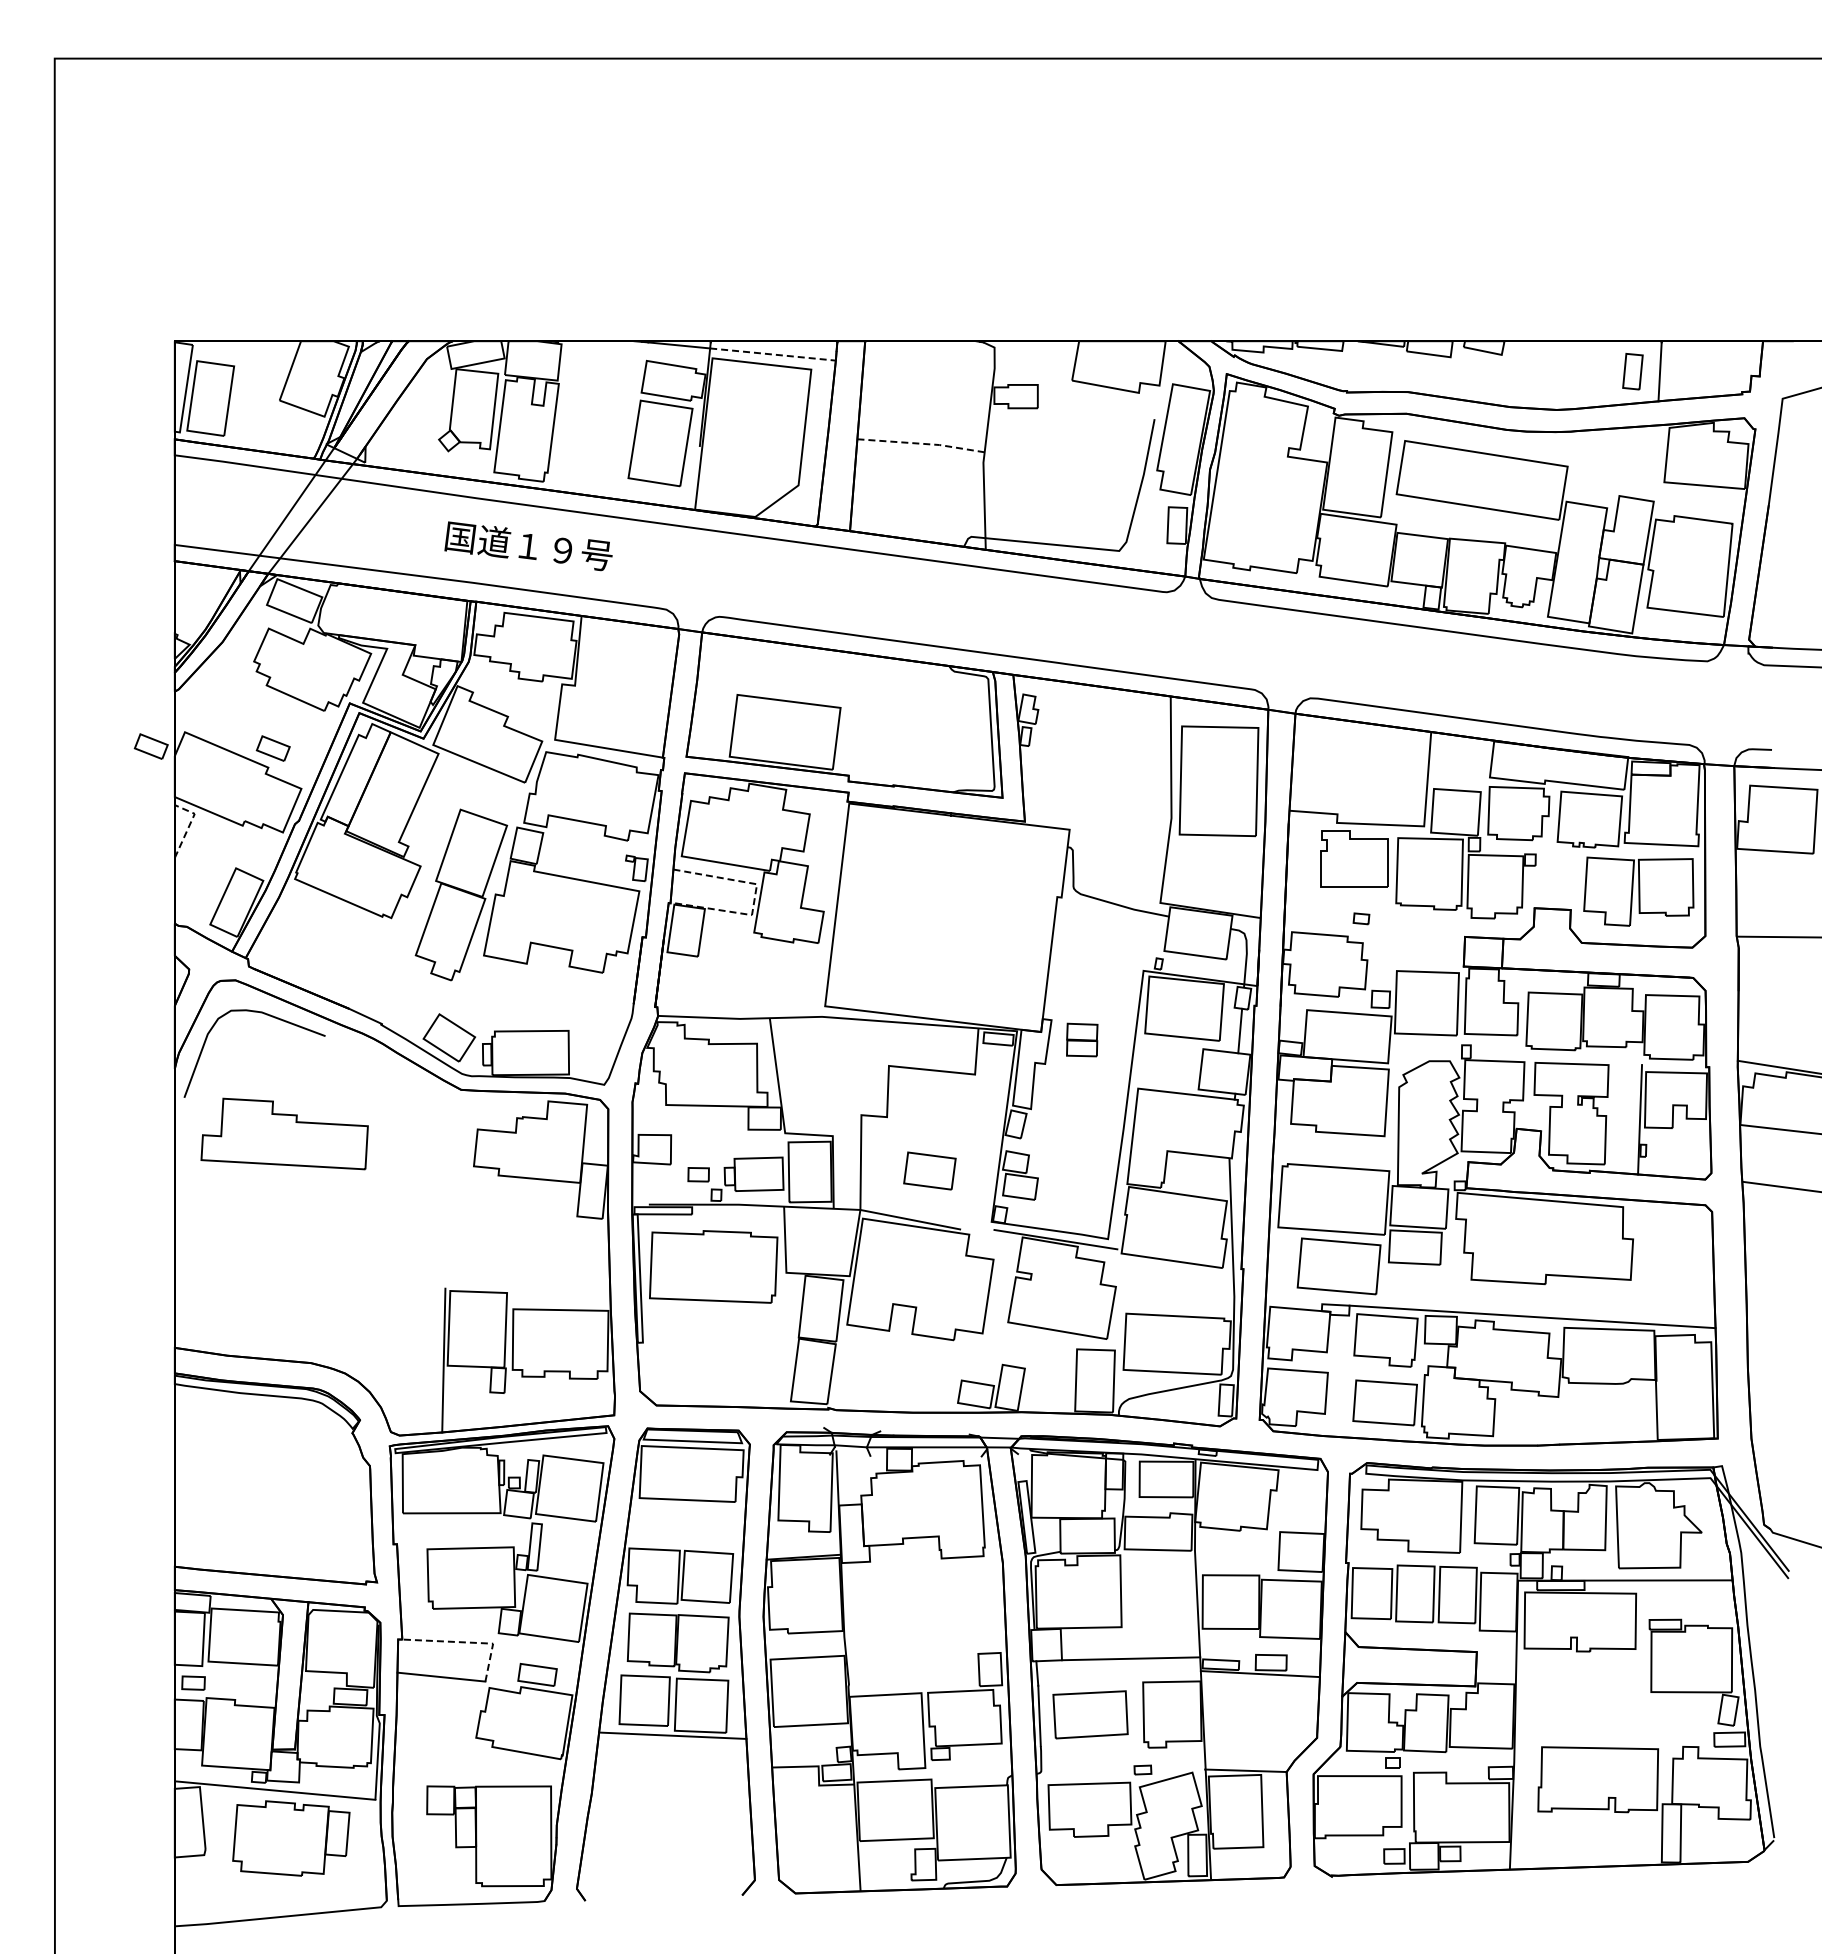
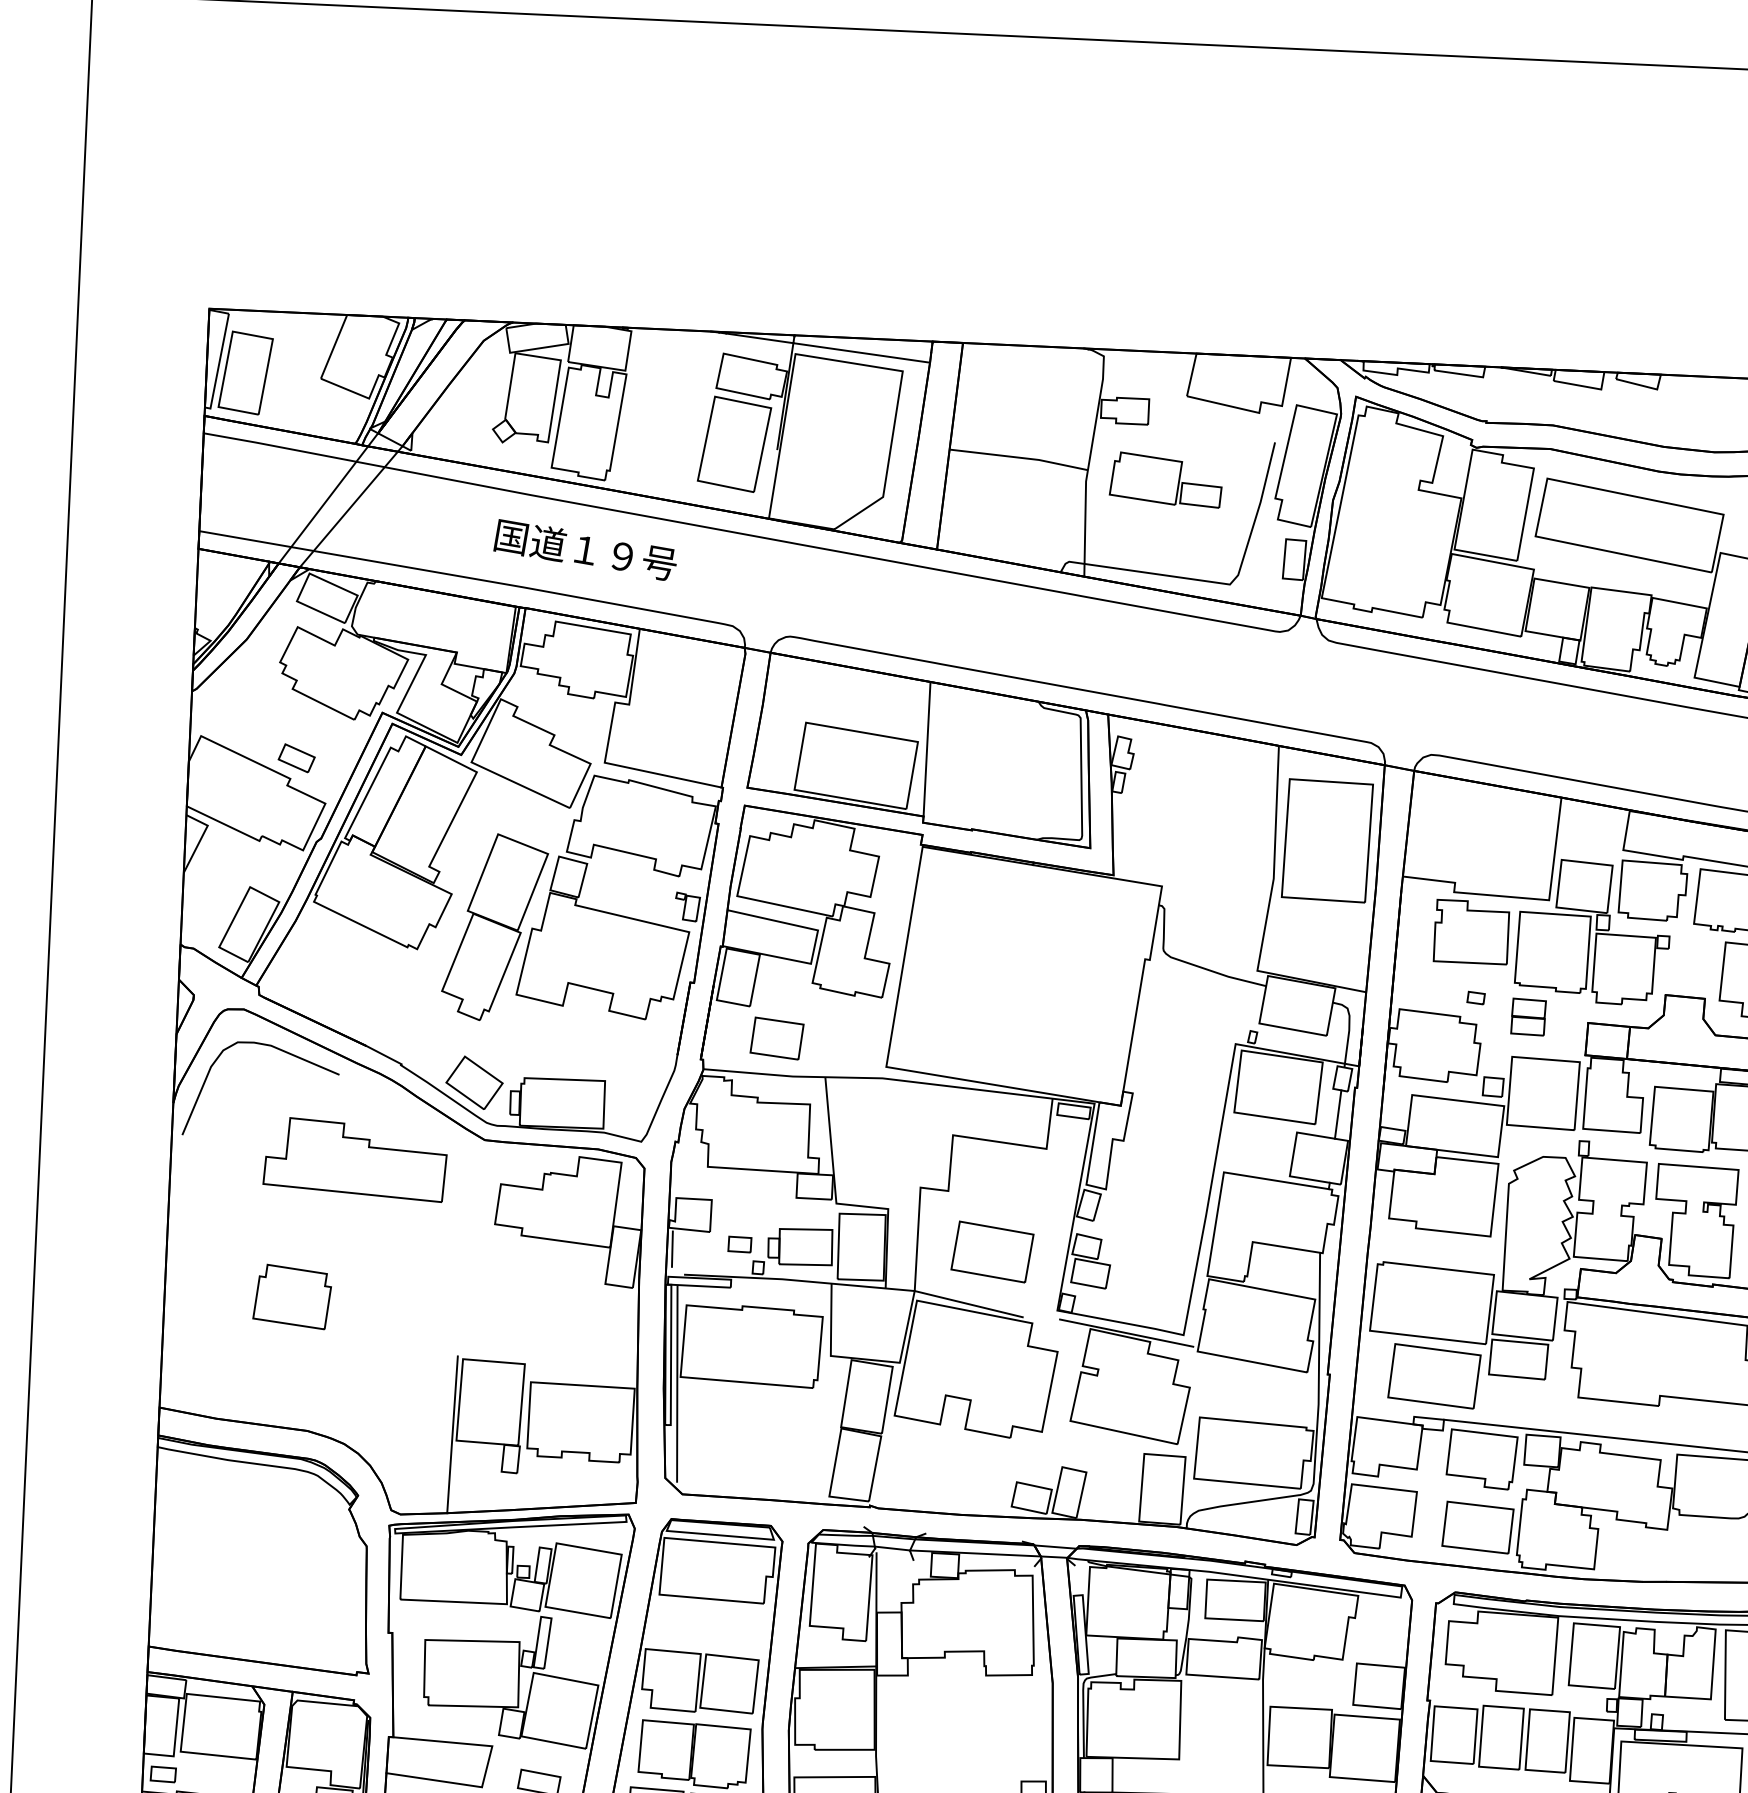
line: (773, 354) -> (862, 352), dashed -> solid
line: (921, 443) -> (1019, 457), dashed -> solid
part: (1056, 457) -> (1166, 479), added
line: (848, 713) -> (926, 748), added
part: (150, 746) -> (162, 749), removed
line: (189, 825) -> (201, 838), dashed -> solid
line: (754, 898) -> (814, 945), dashed -> solid
part: (723, 984) -> (776, 1038), added
part: (1082, 1039) -> (1528, 1016), moved
part: (284, 1133) -> (355, 1159), moved
part: (929, 1170) -> (992, 1251), size x1.43
line: (636, 1181) -> (671, 1248), added
part: (291, 1240) -> (292, 1296), added
line: (647, 1304) -> (677, 1383), added
line: (467, 1642) -> (464, 1743), dashed -> solid

